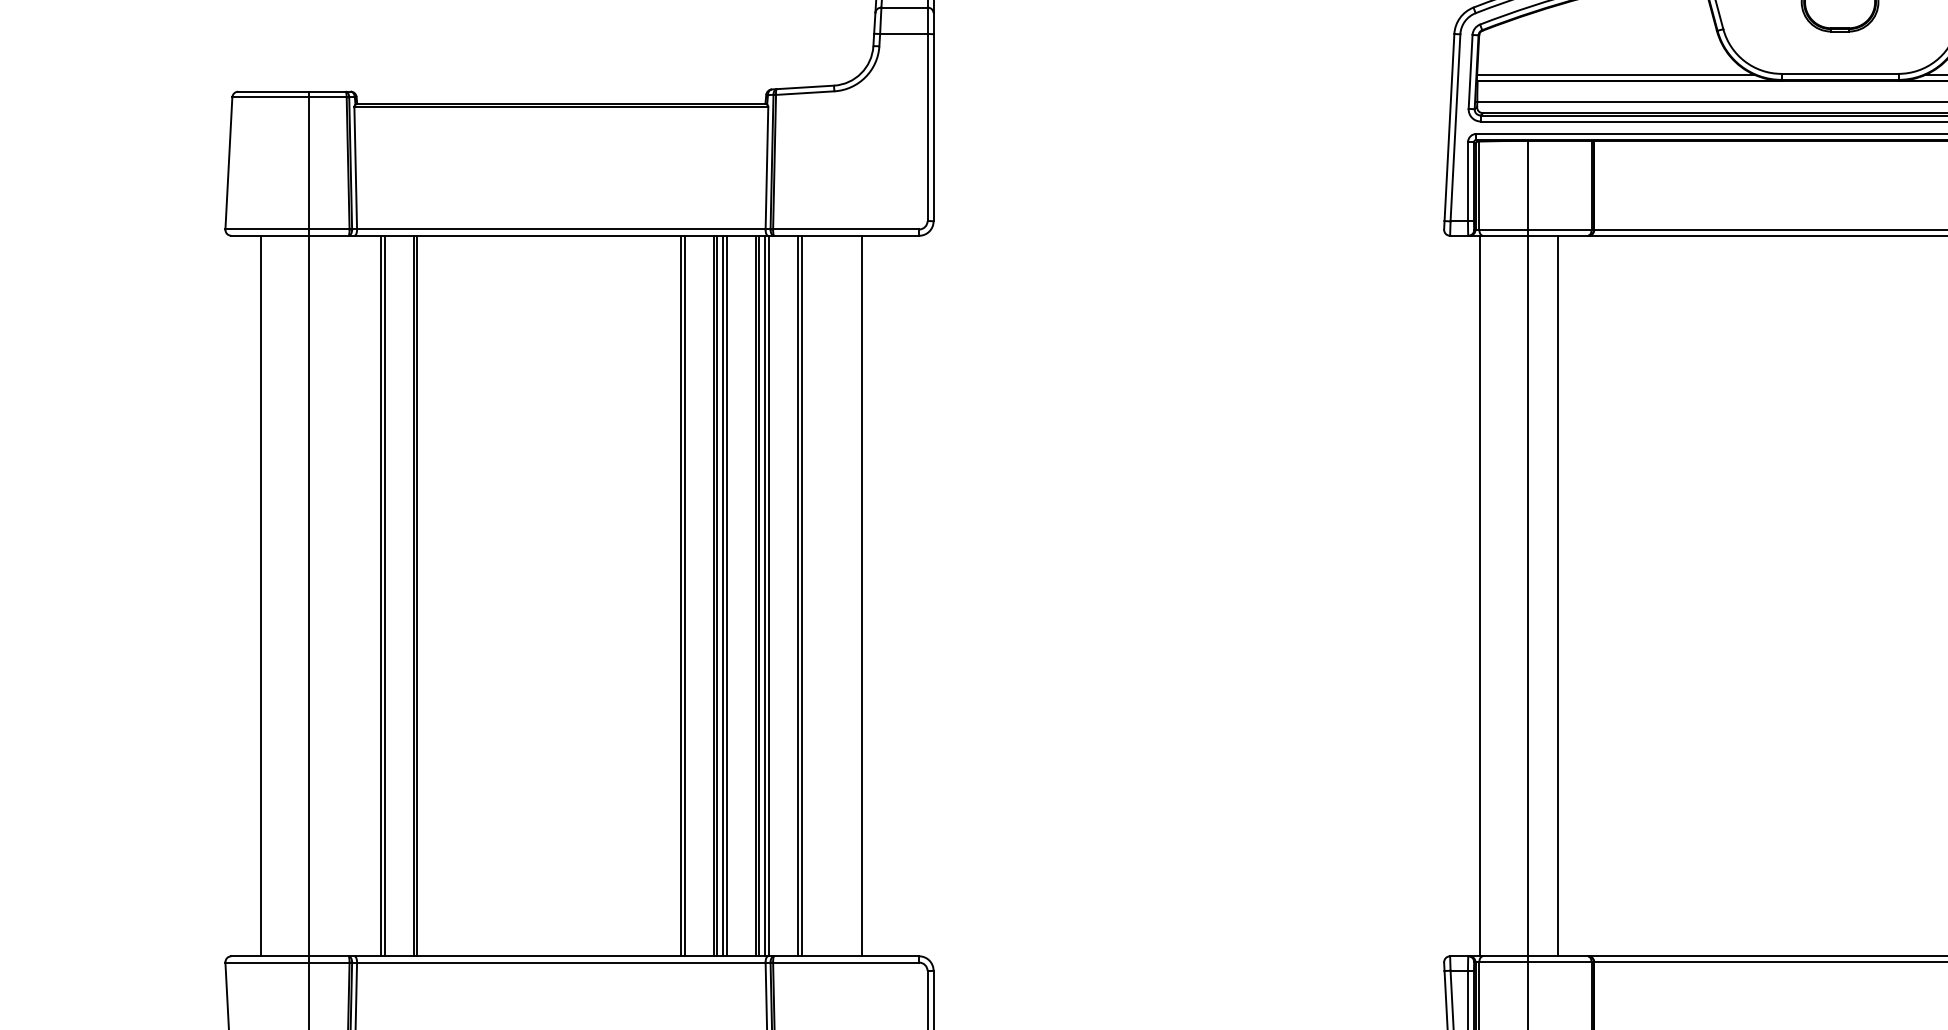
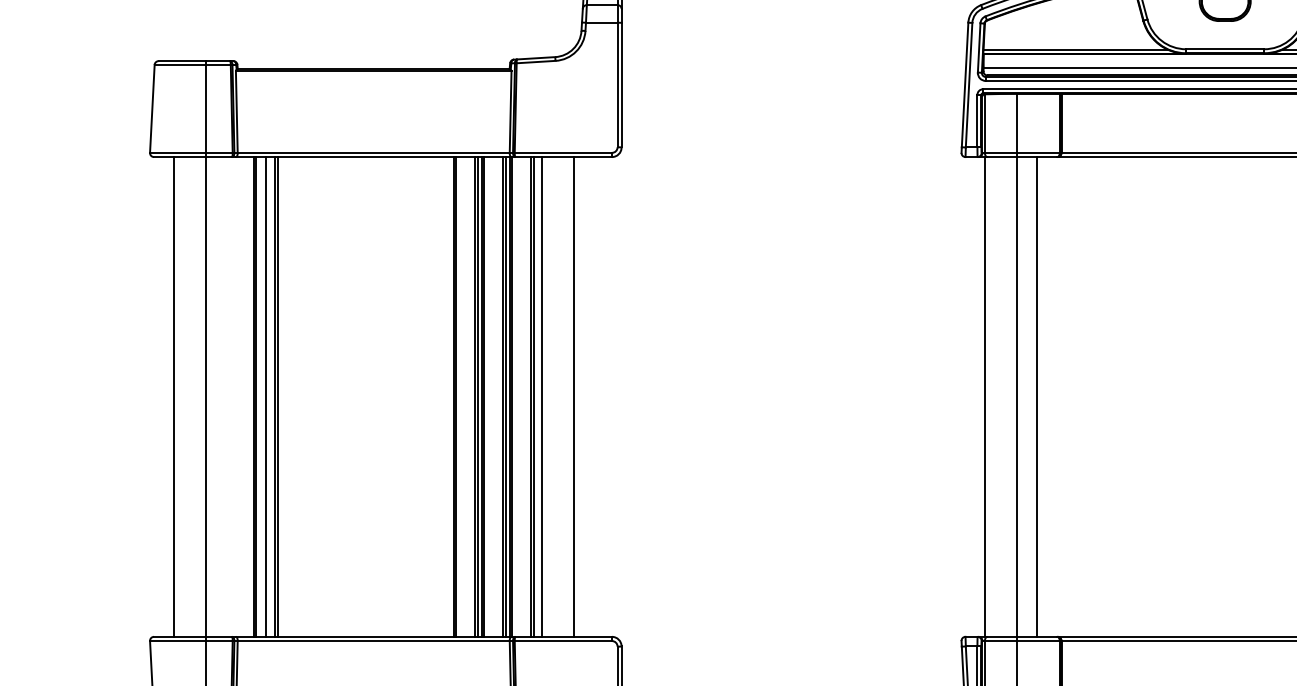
line: (398, 595) -> (265, 396), added
line: (813, 595) -> (541, 396), added

